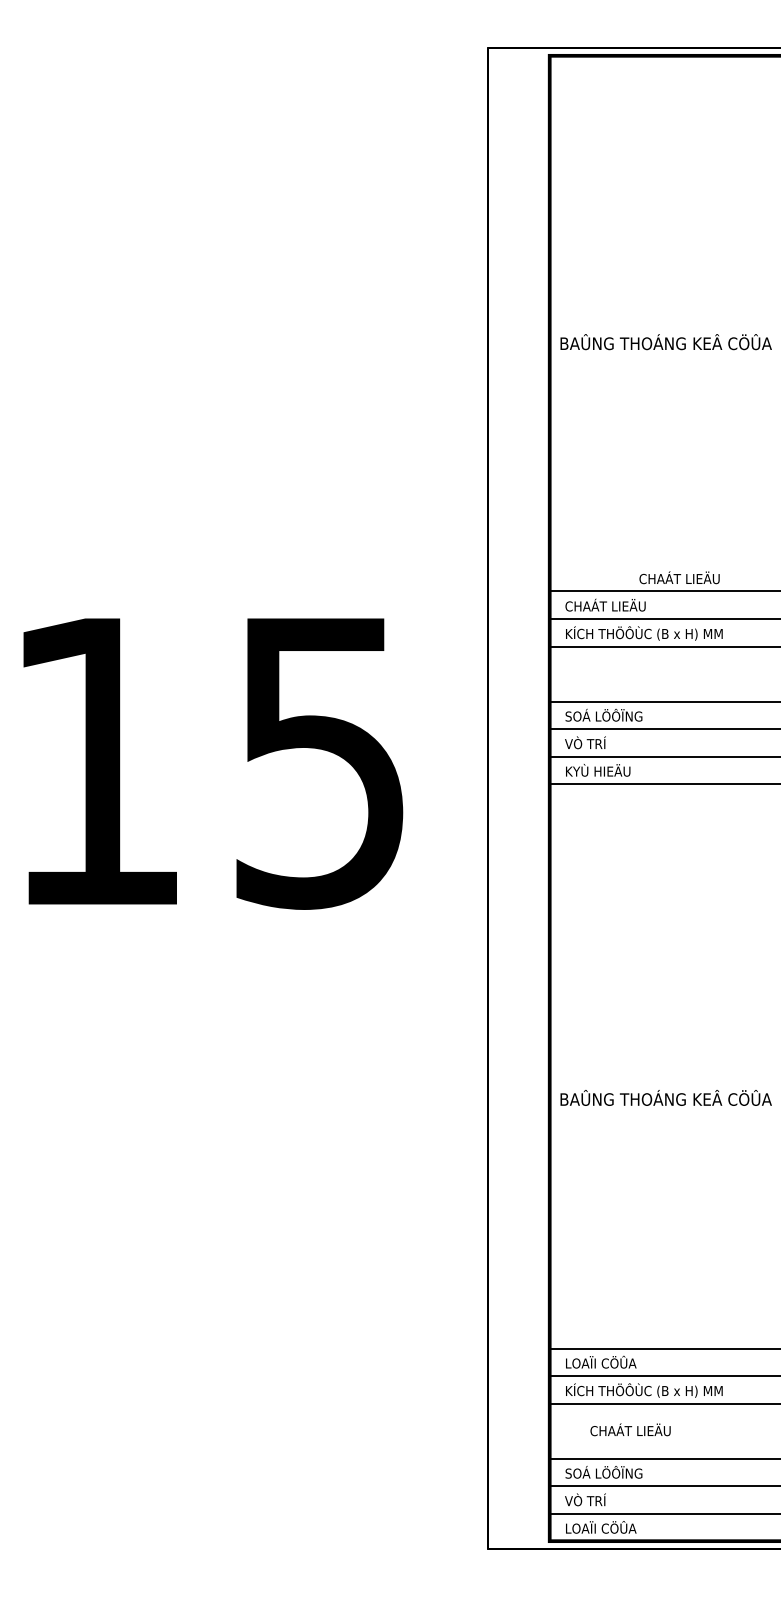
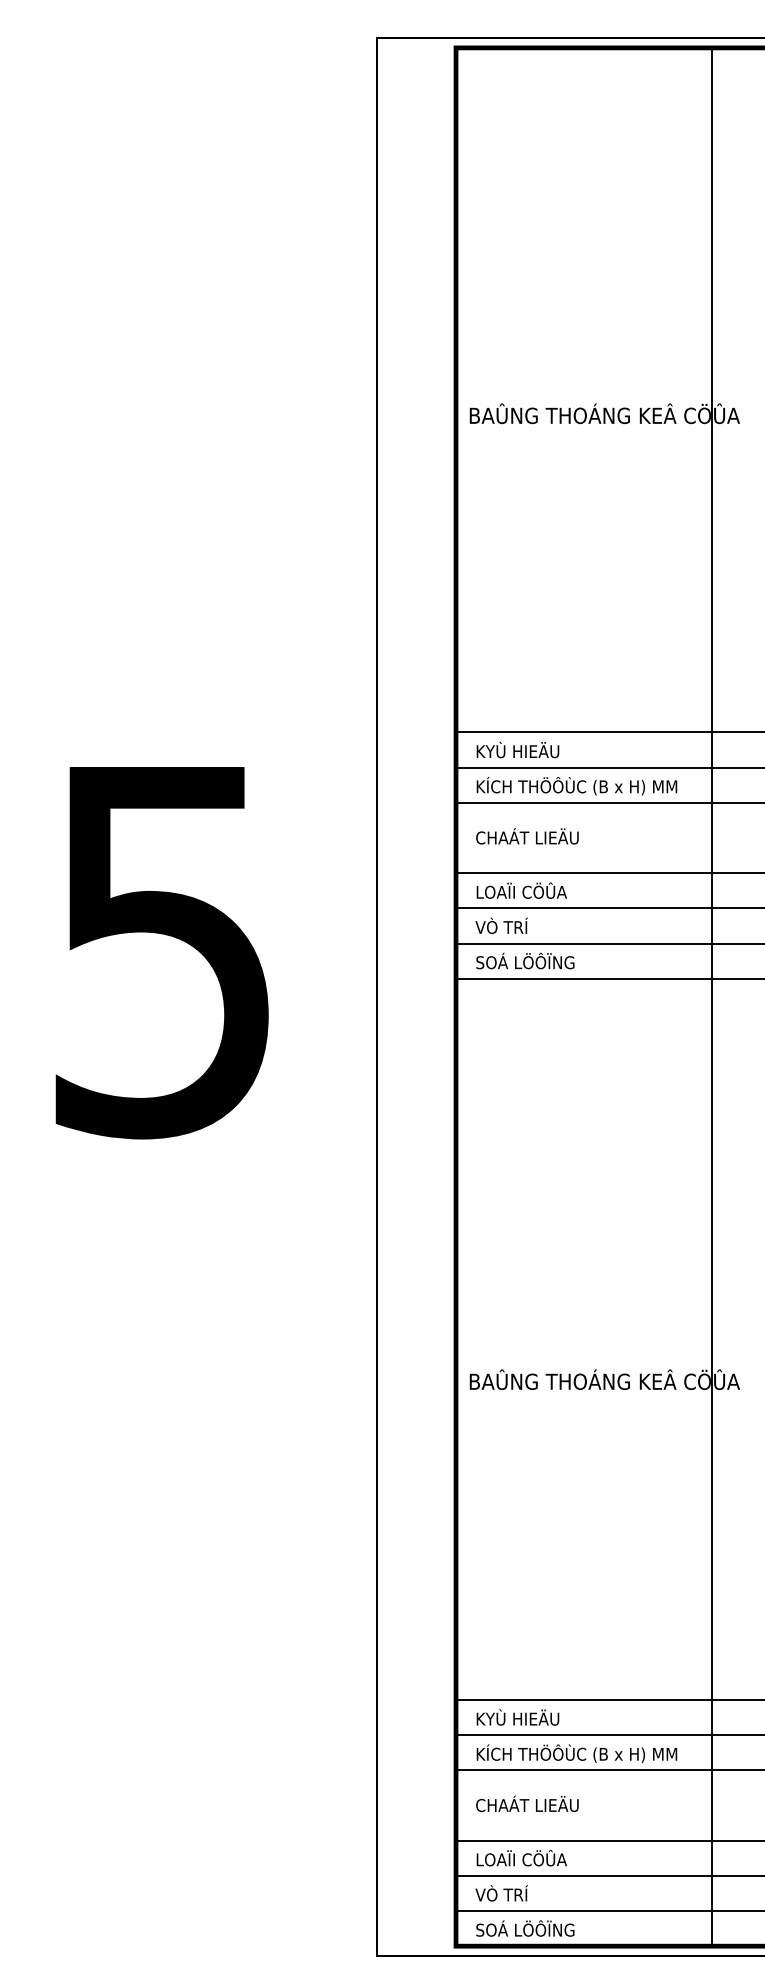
text: (679, 577) -> (527, 836), moved
text: (605, 604) -> (527, 749), CHAÁT LIEÄU -> KYÙ HIEÄU
text: (603, 714) -> (524, 889), SOÁ LÖÔÏNG -> LOAÏI CÖÛA
text: (603, 769) -> (524, 959), KYÙ HIEÄU -> SOÁ LÖÔÏNG
line: (749, 798) -> (711, 997), added
text: (601, 1361) -> (522, 1716), LOAÏI CÖÛA -> KYÙ HIEÄU
text: (630, 1429) -> (527, 1803), moved
text: (603, 1471) -> (524, 1857), SOÁ LÖÔÏNG -> LOAÏI CÖÛA
text: (603, 1527) -> (524, 1928), LOAÏI CÖÛA -> SOÁ LÖÔÏNG

